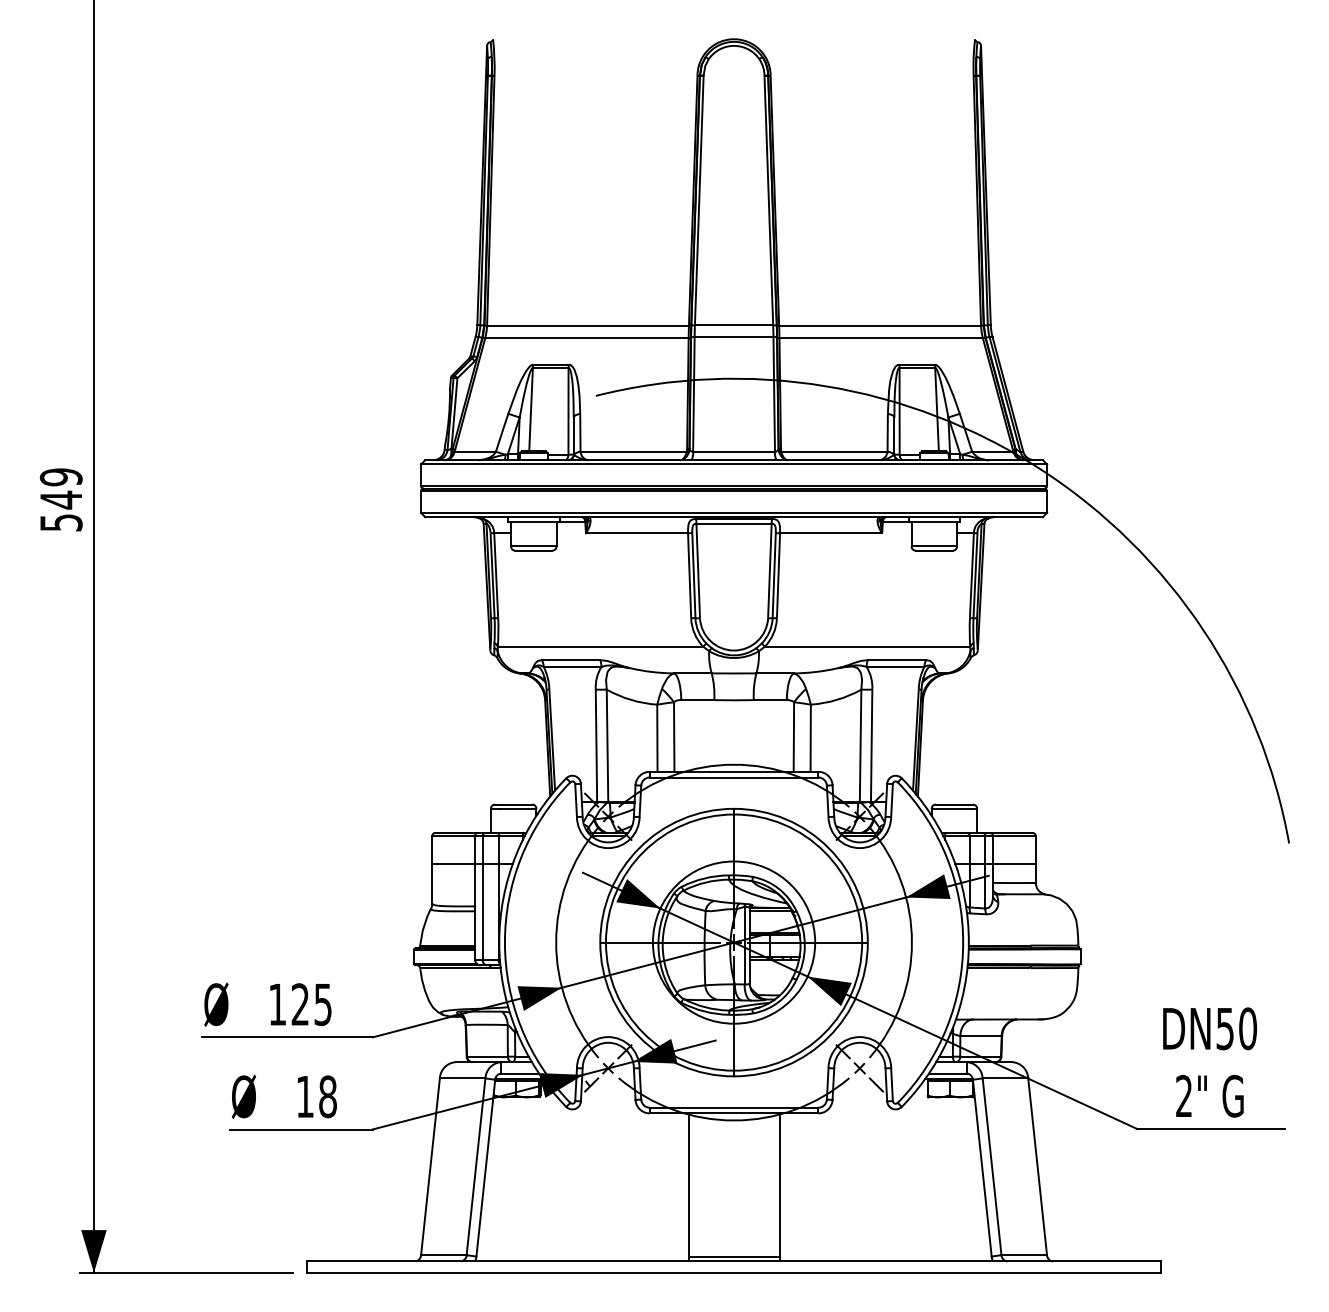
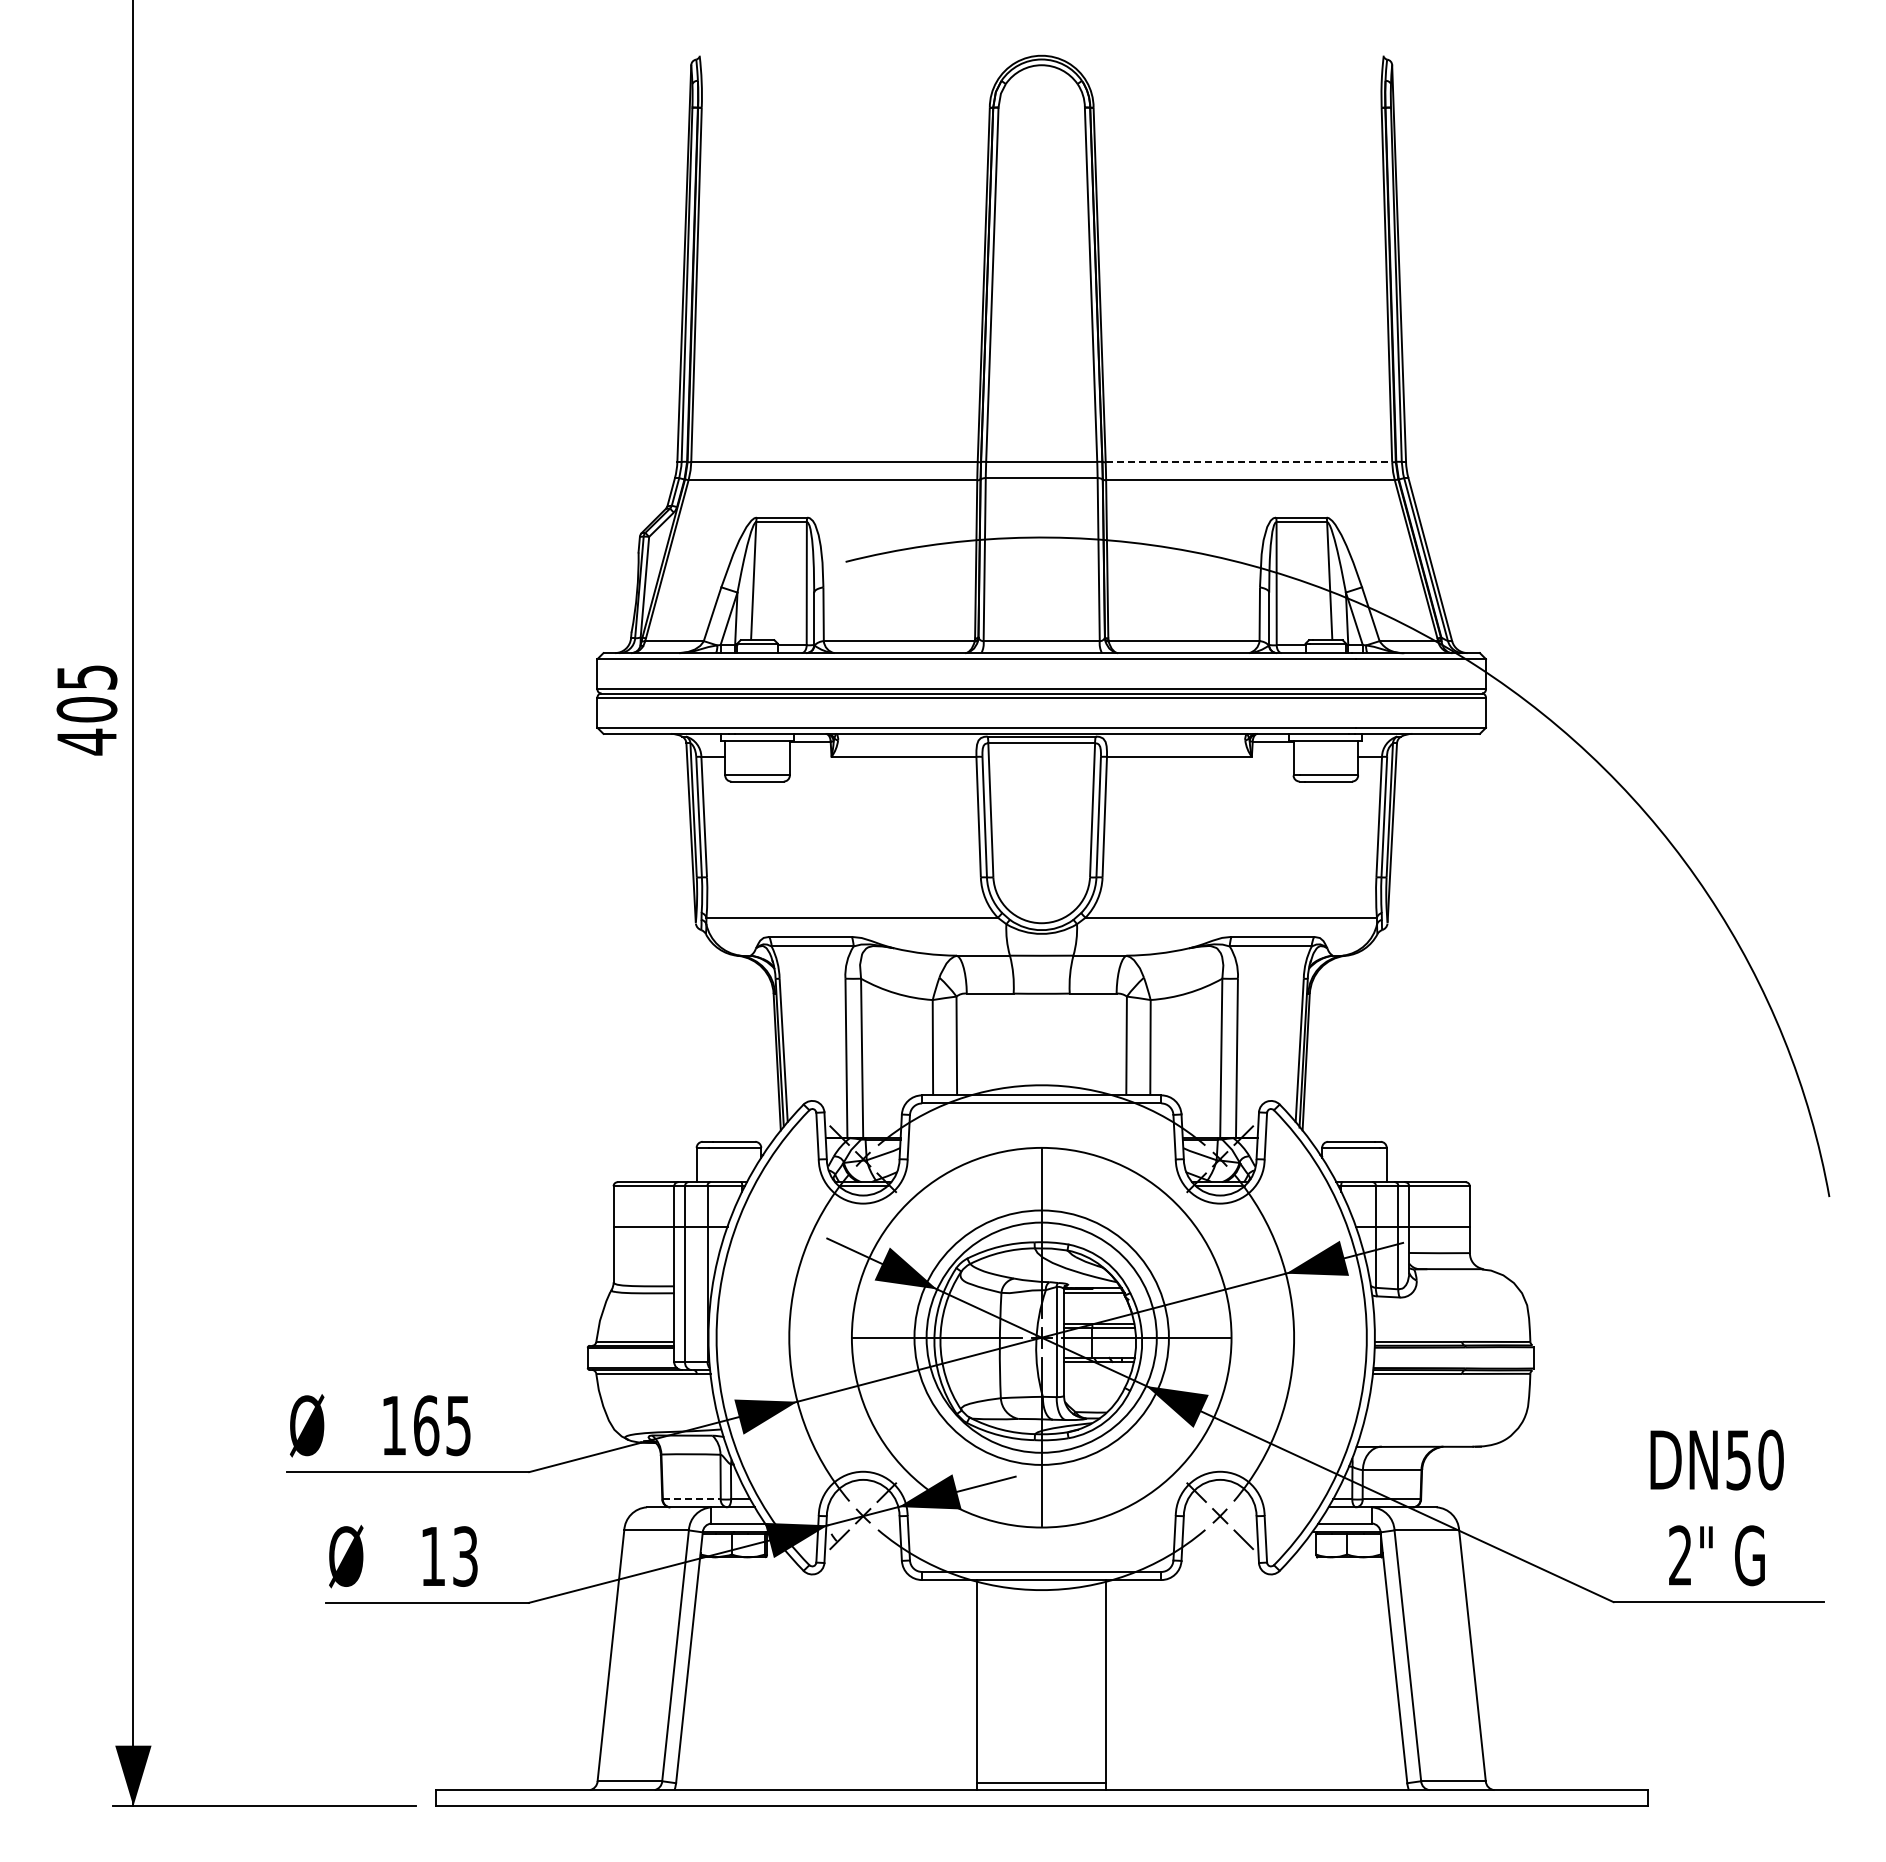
line: (880, 325) -> (1249, 462), solid -> dashed
text: (60, 499) -> (86, 709), 549 -> 405
circle: (733, 942) -> (1041, 1337), size x0.7
text: (300, 1004) -> (426, 1425), 125 -> 165
line: (487, 1056) -> (691, 1499), solid -> dashed
text: (328, 1096) -> (465, 1556), 18 -> 13

